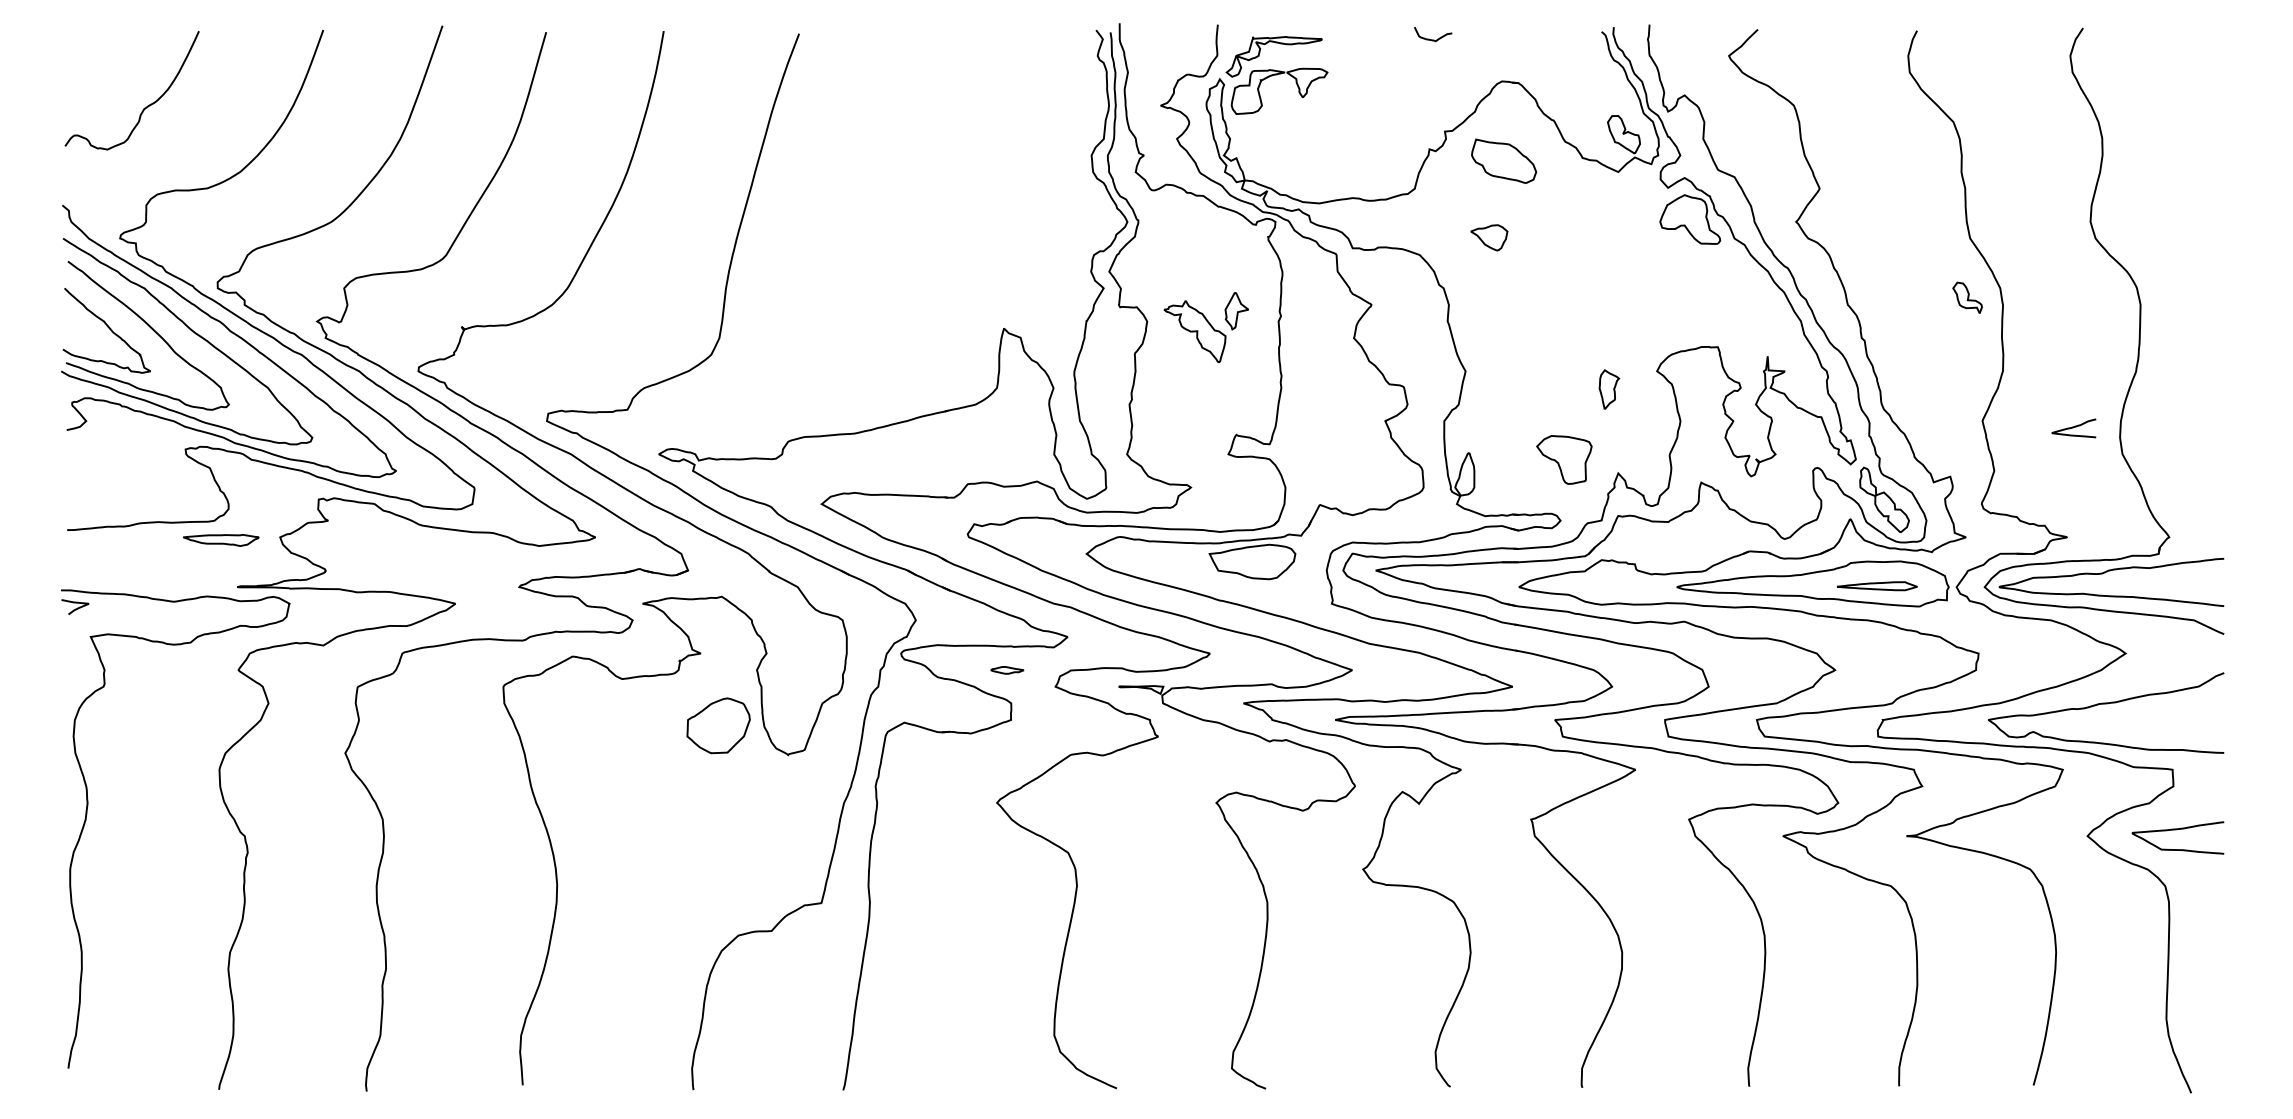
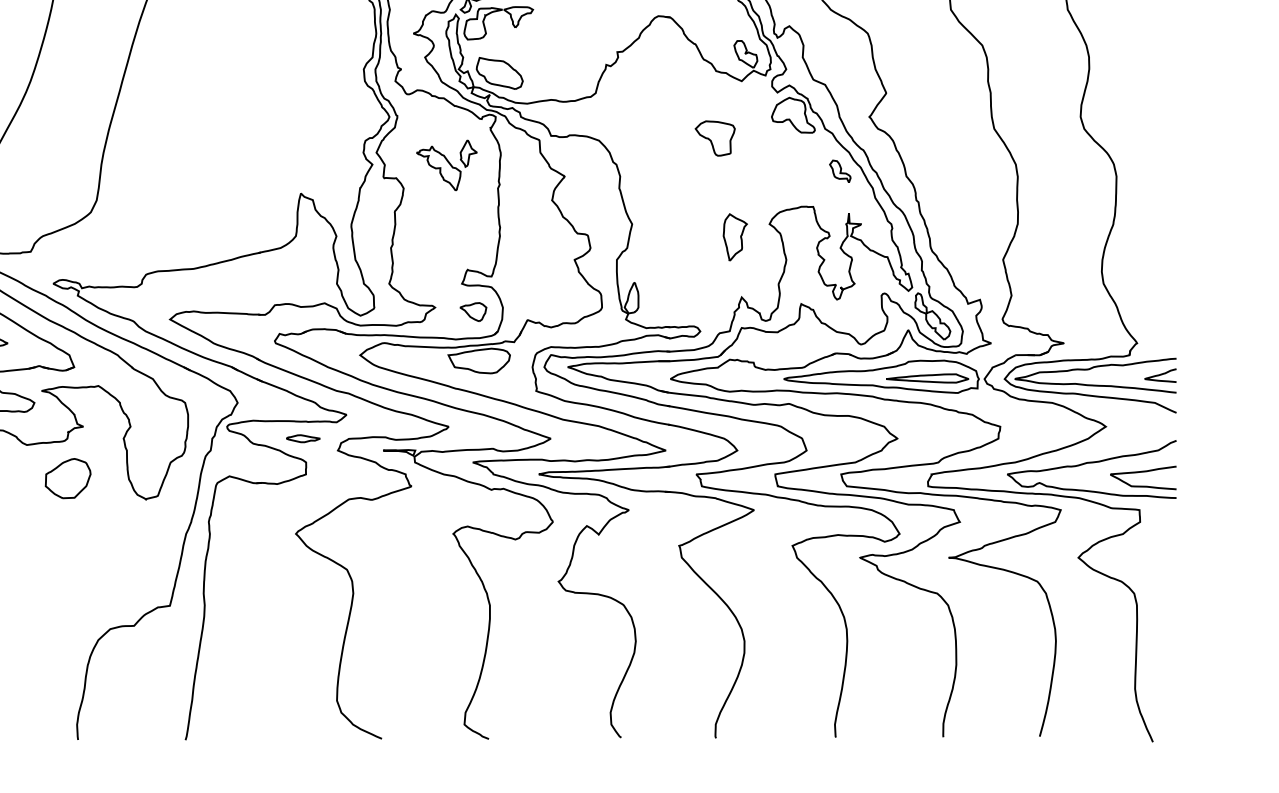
part: (1504, 160) -> (500, 72), moved
part: (1489, 237) -> (473, 311), moved
part: (1967, 297) -> (840, 171), moved
part: (1205, 327) -> (446, 165), moved
part: (1609, 389) -> (735, 237), size x1.67
curve: (2073, 428) -> (1160, 375), moved
part: (1564, 459) -> (715, 138), moved
part: (1876, 585) -> (927, 377), size x1.43
part: (1007, 670) -> (303, 438), size x1.43
part: (718, 725) -> (68, 478), moved
curve: (2177, 830) -> (1143, 472), moved

